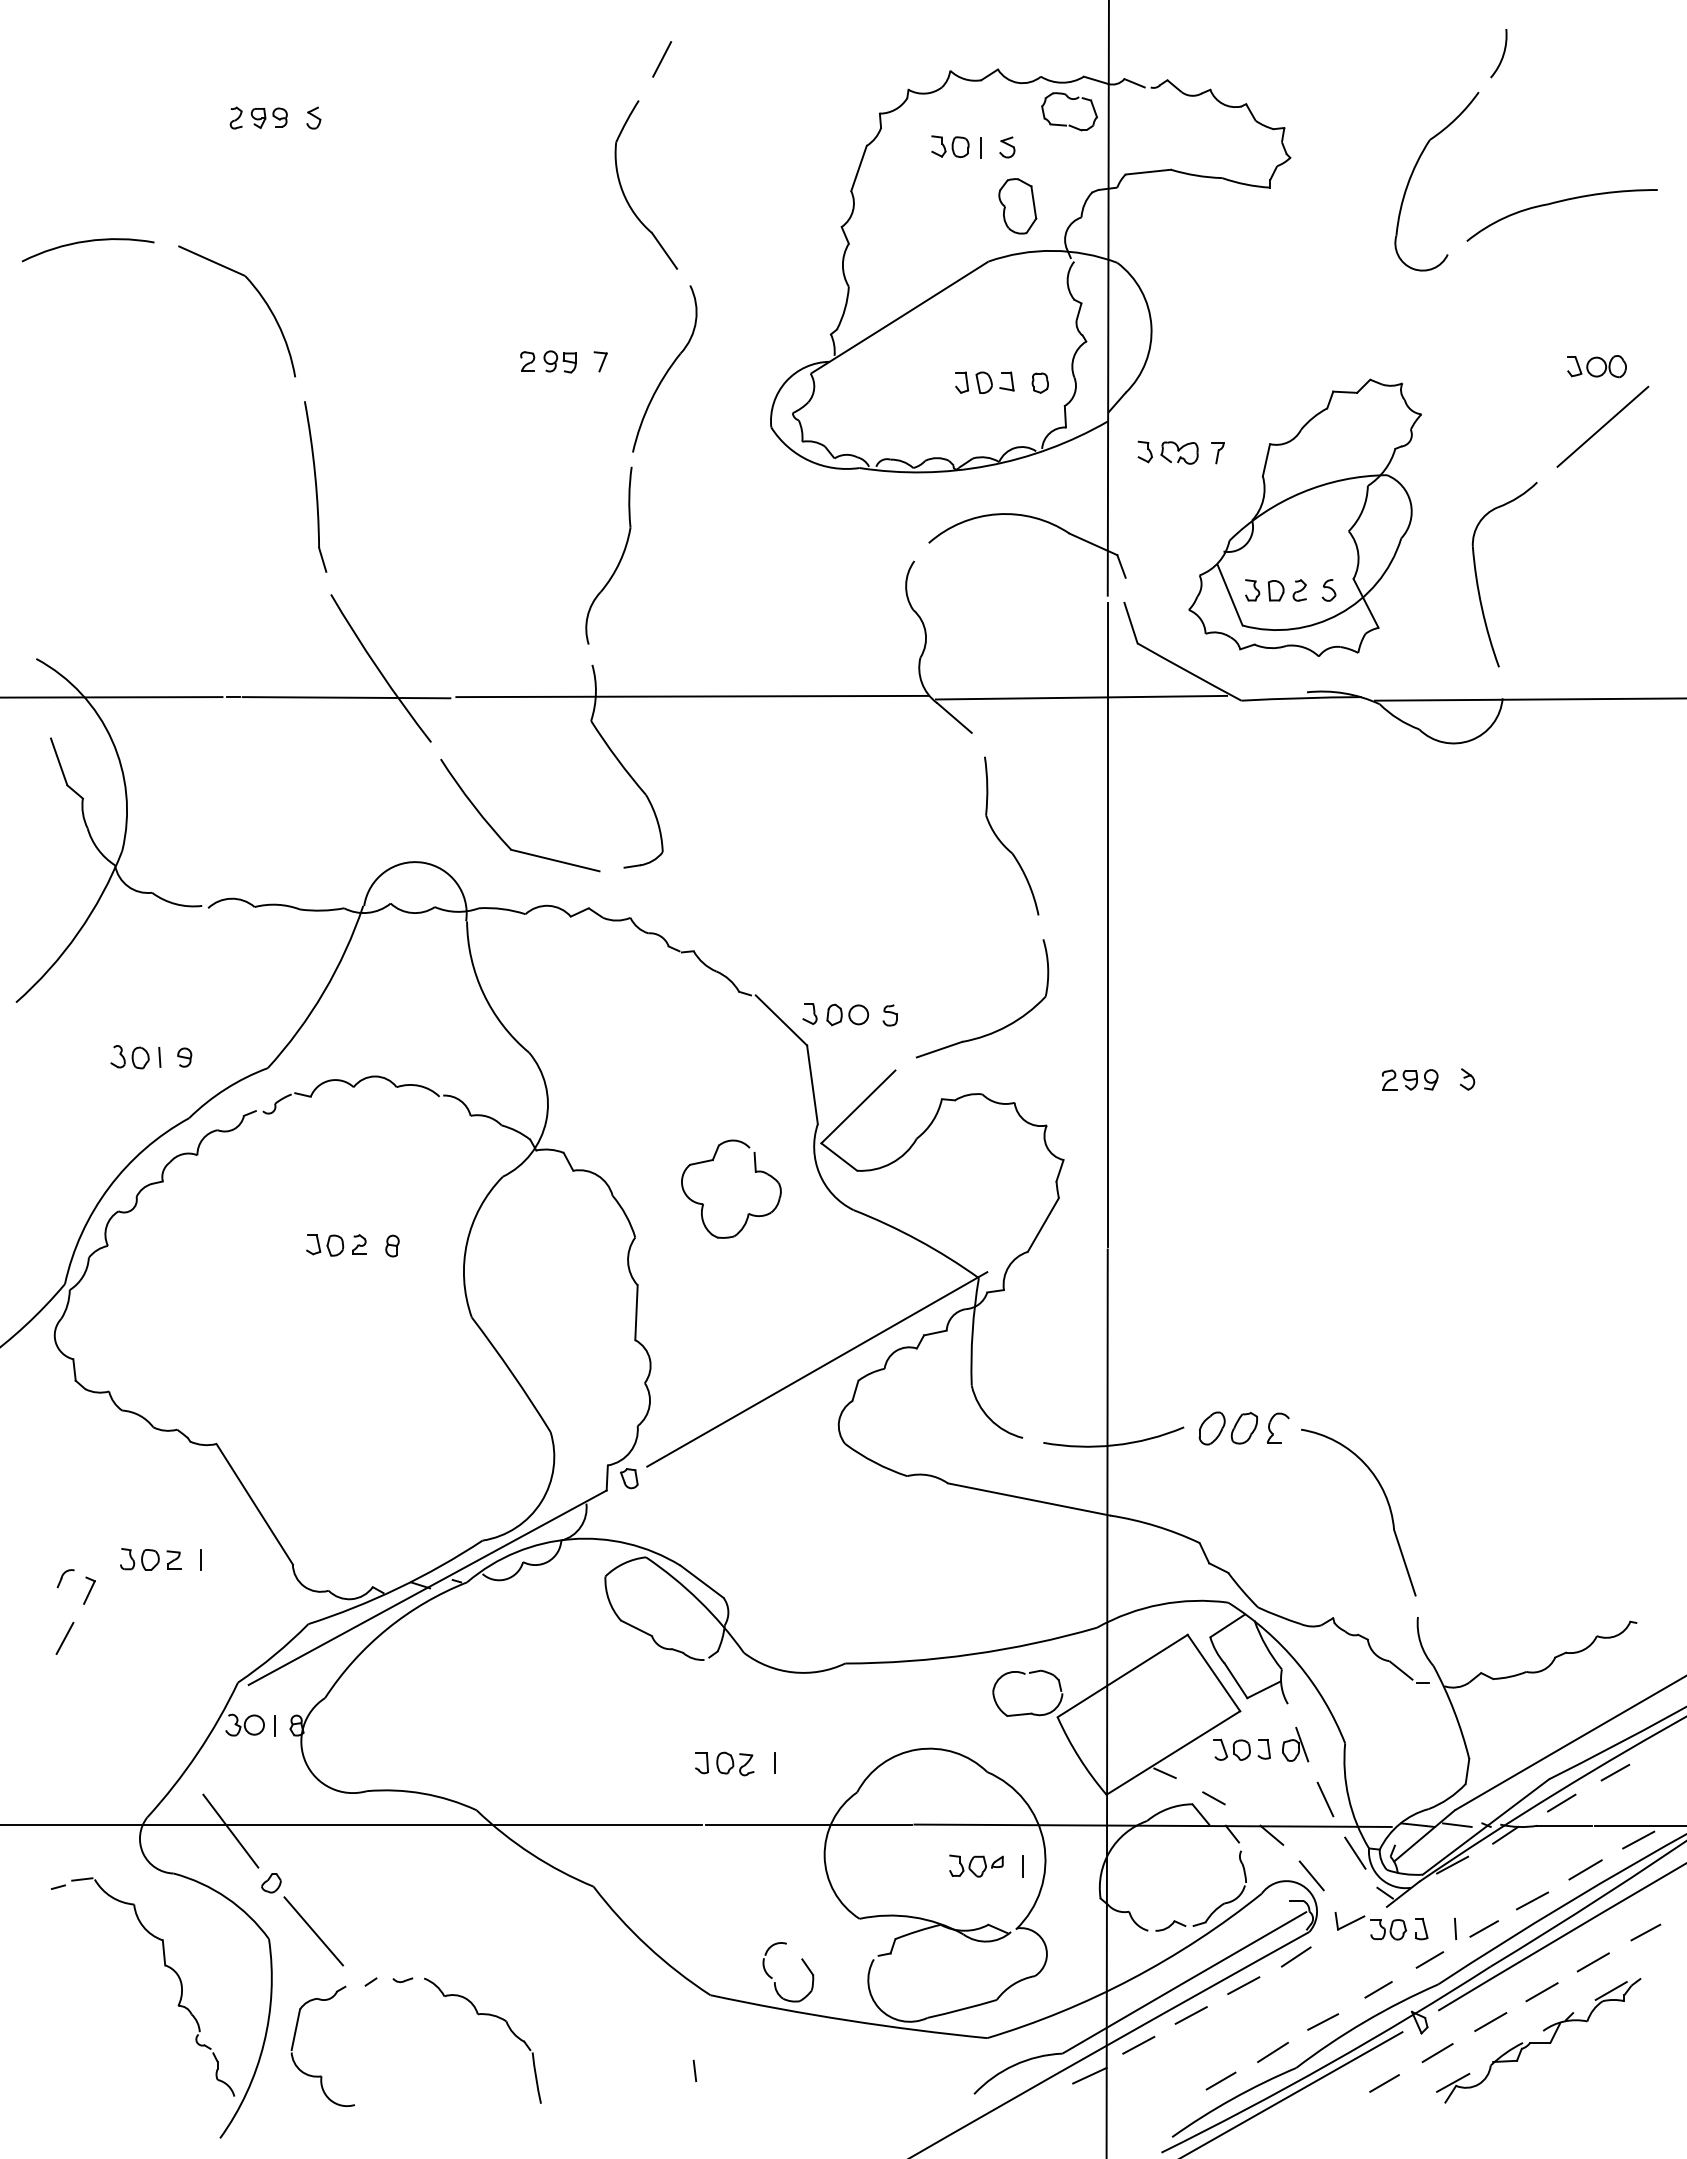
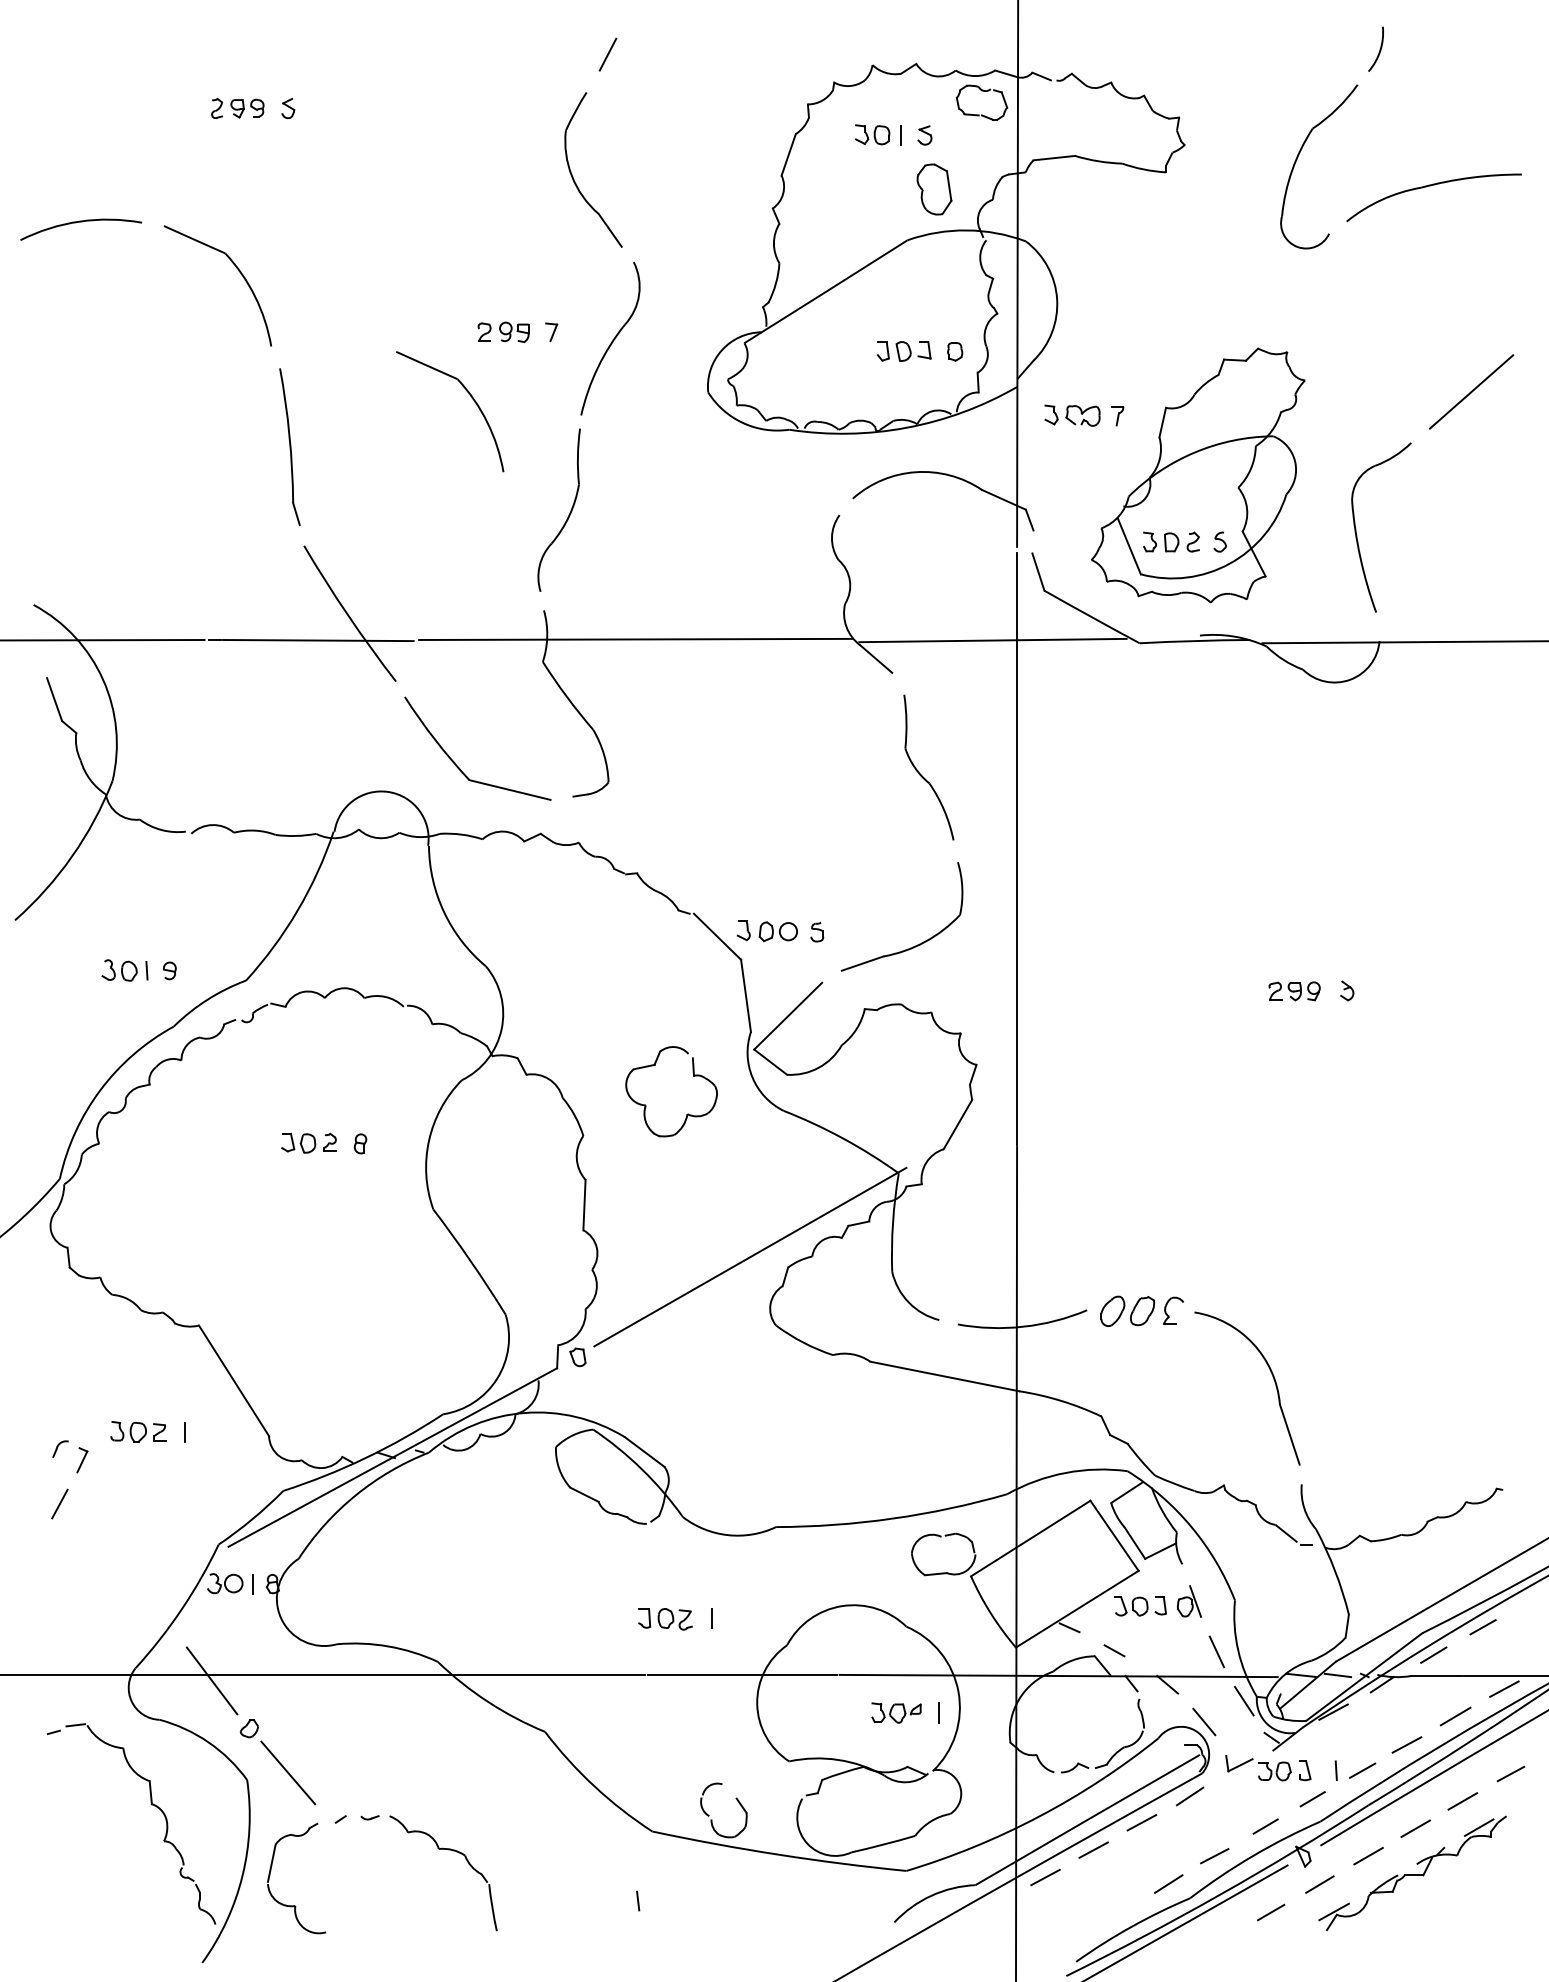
part: (1596, 366) -> (1465, 336), removed
part: (513, 433) -> (471, 398), added
line: (1089, 2075) -> (1000, 1905), removed
line: (1220, 2080) -> (1120, 1909), removed

